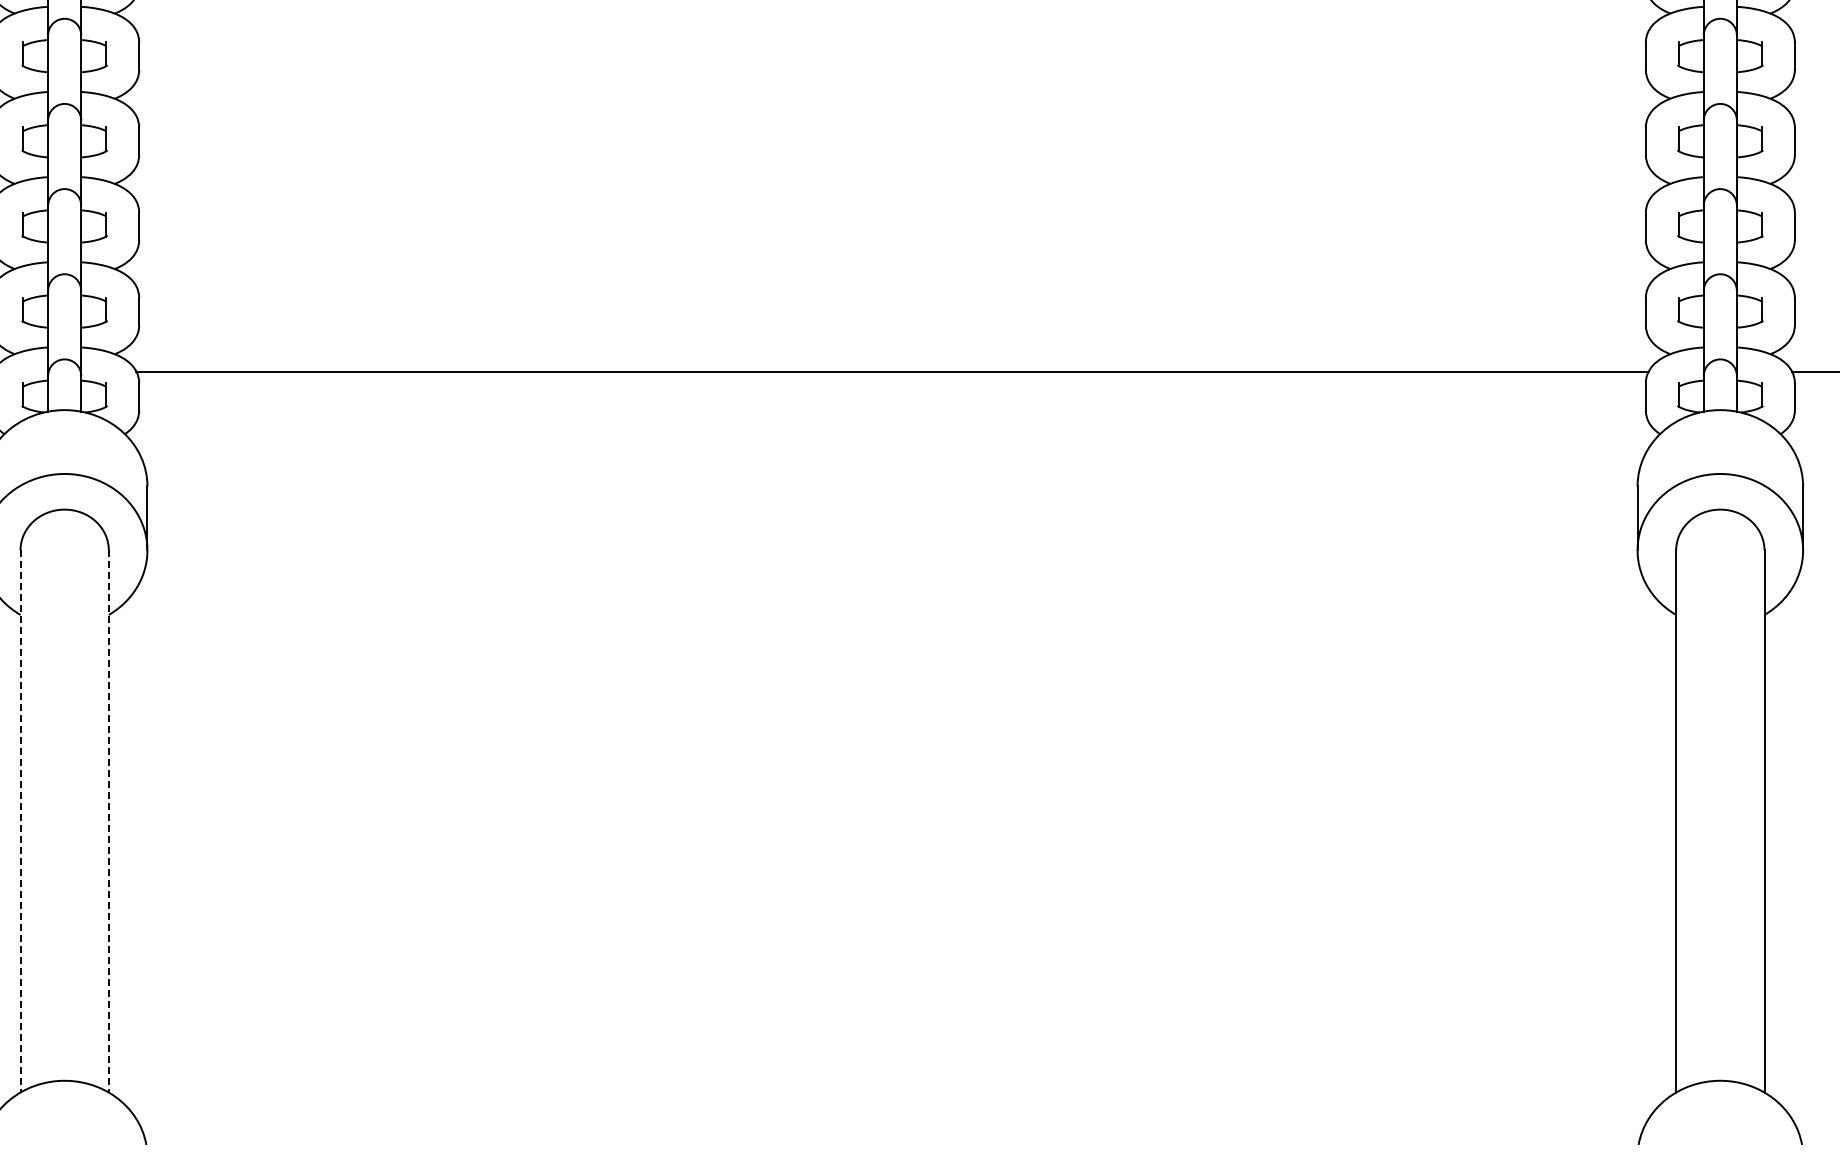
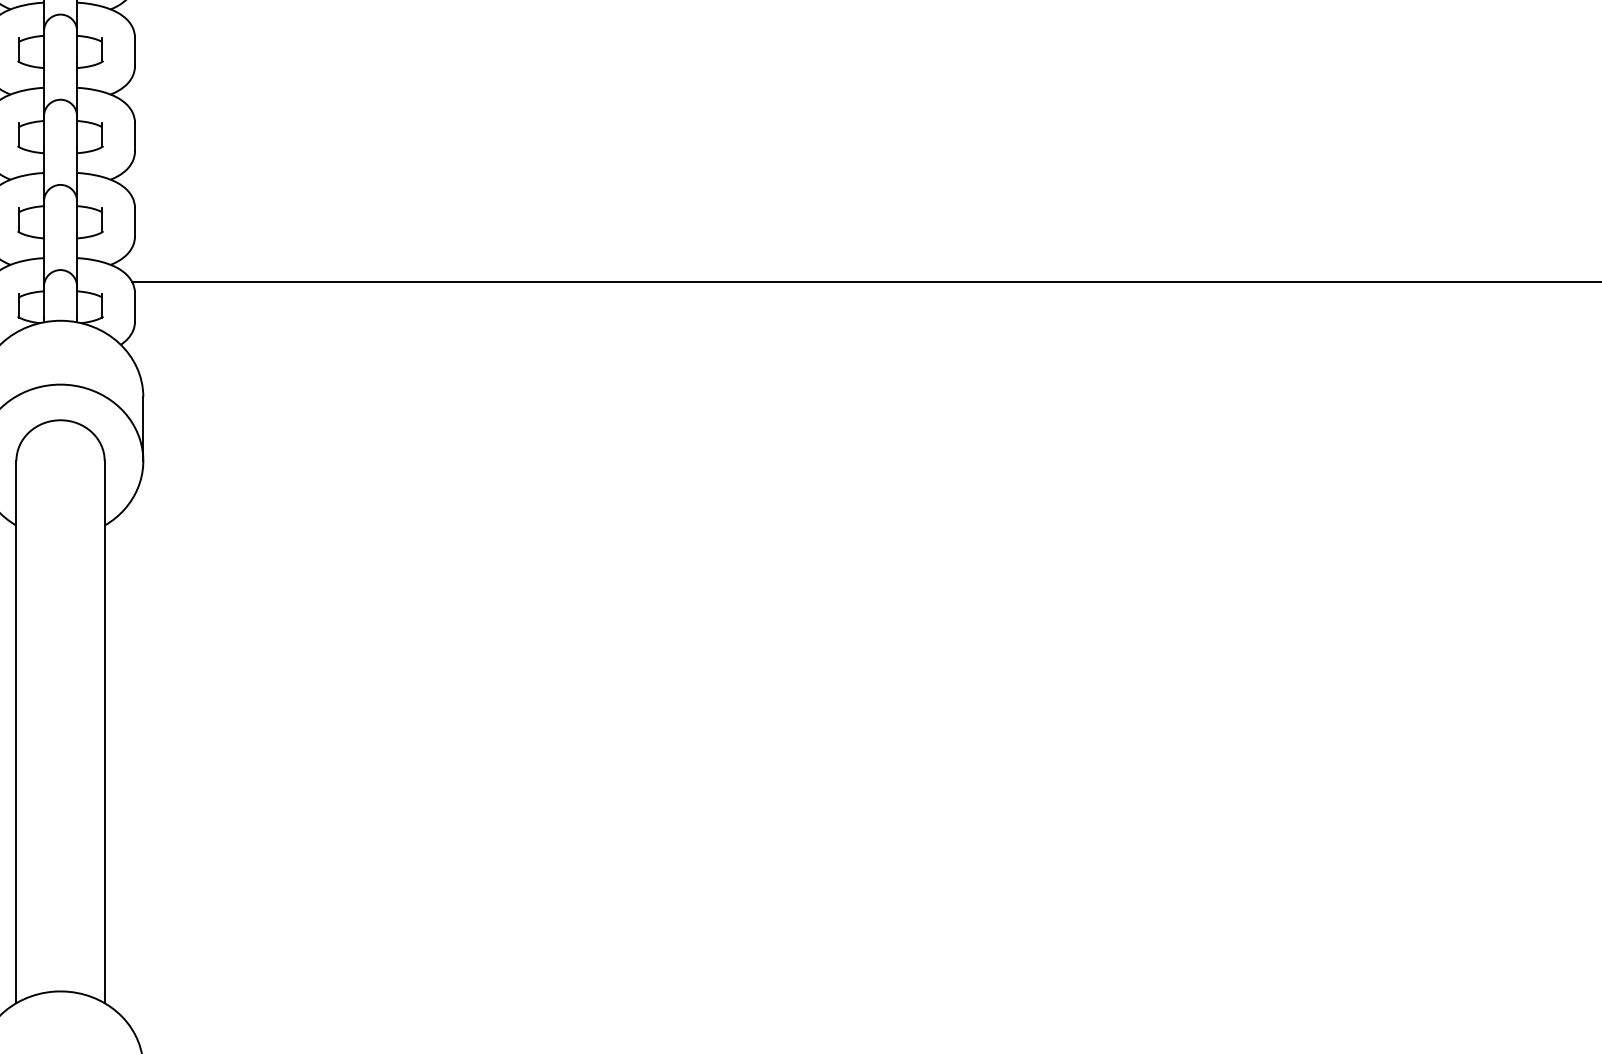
line: (20, 821) -> (16, 732), dashed -> solid
line: (108, 821) -> (104, 732), dashed -> solid

